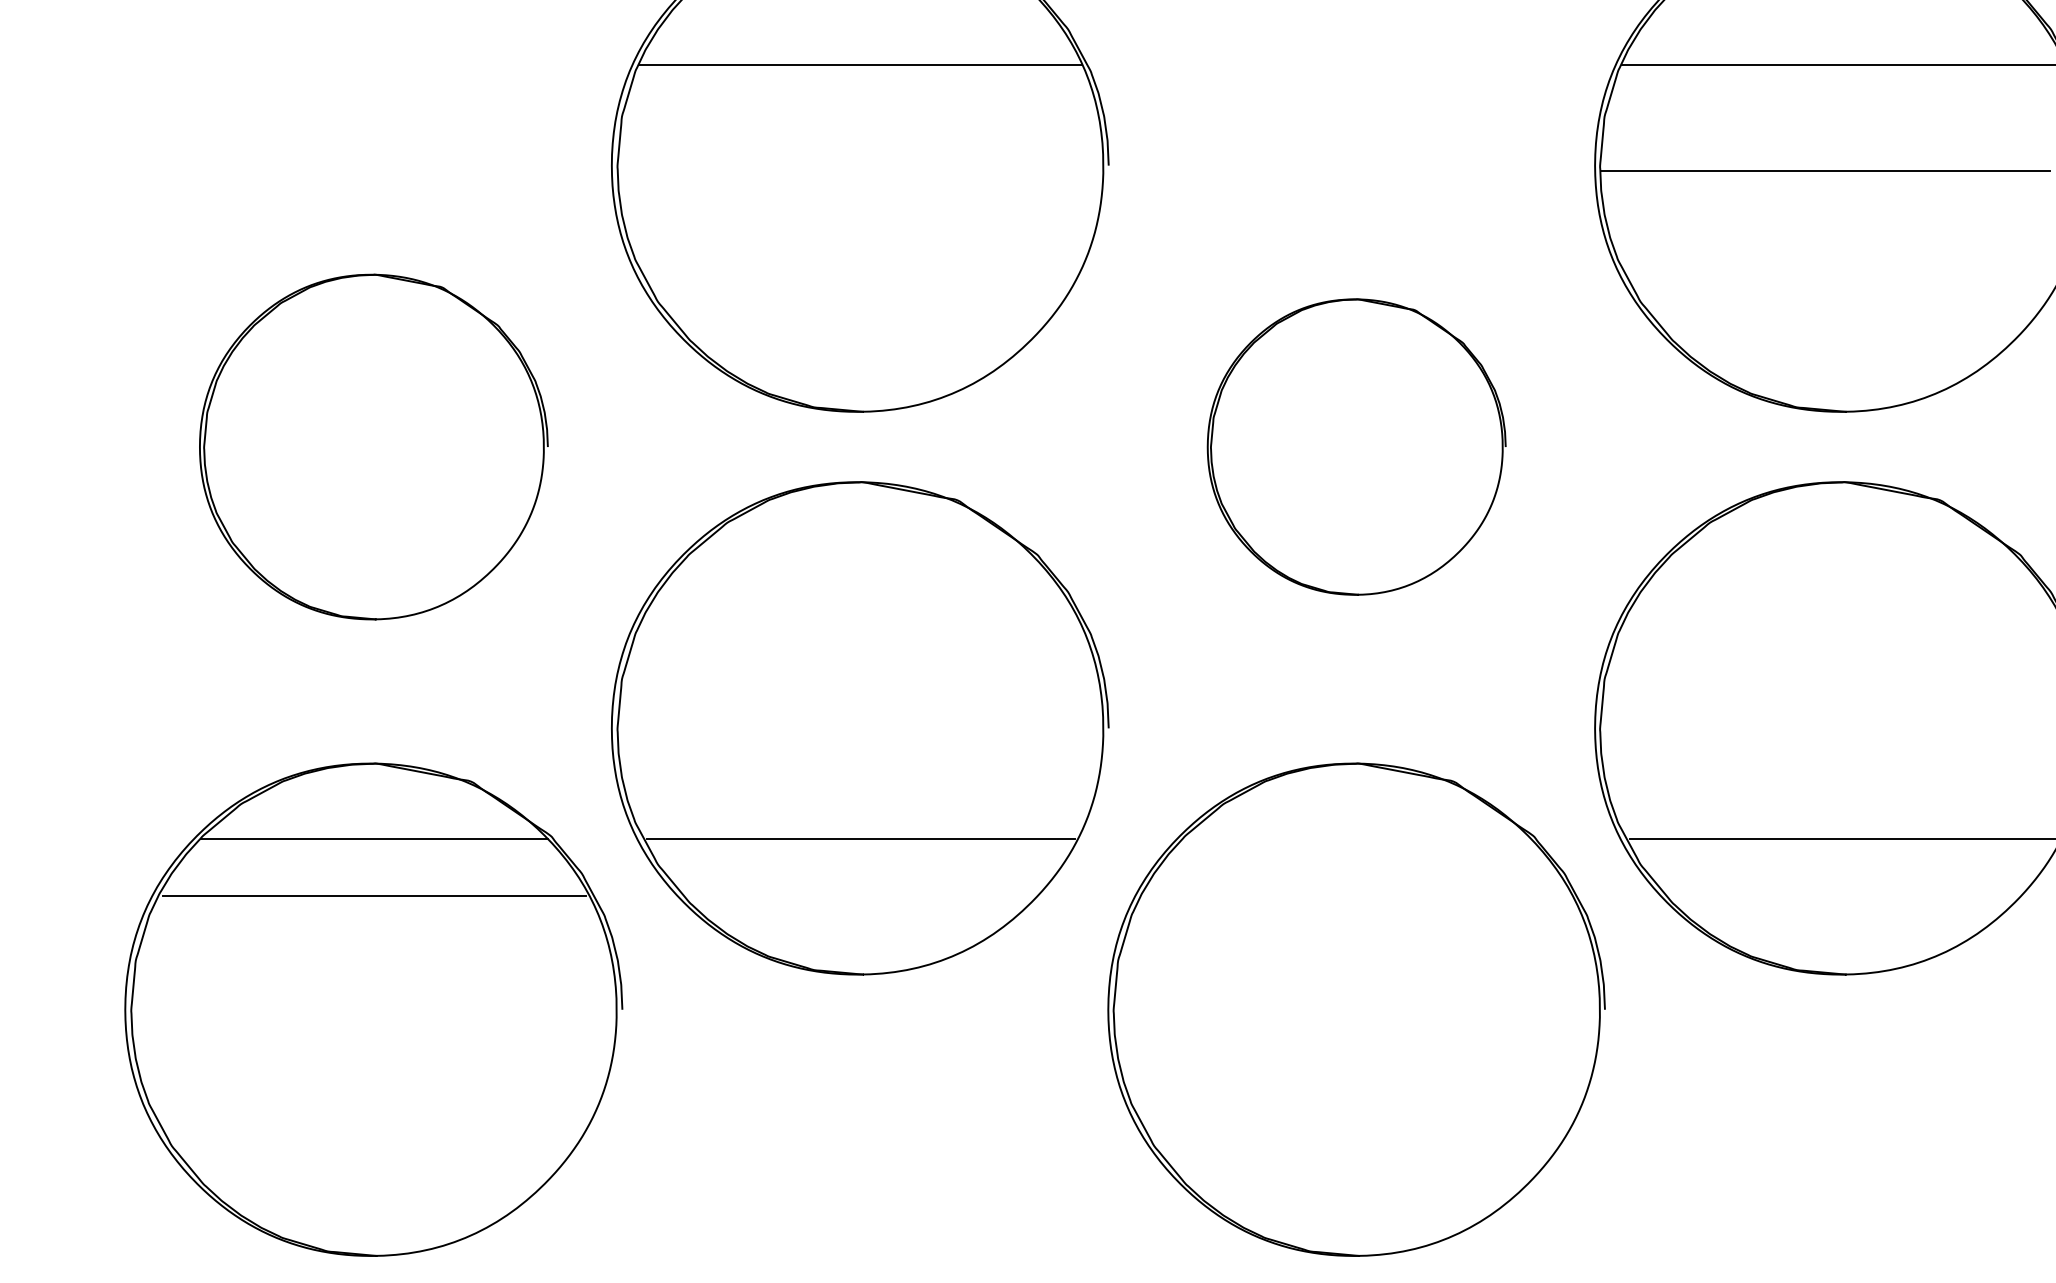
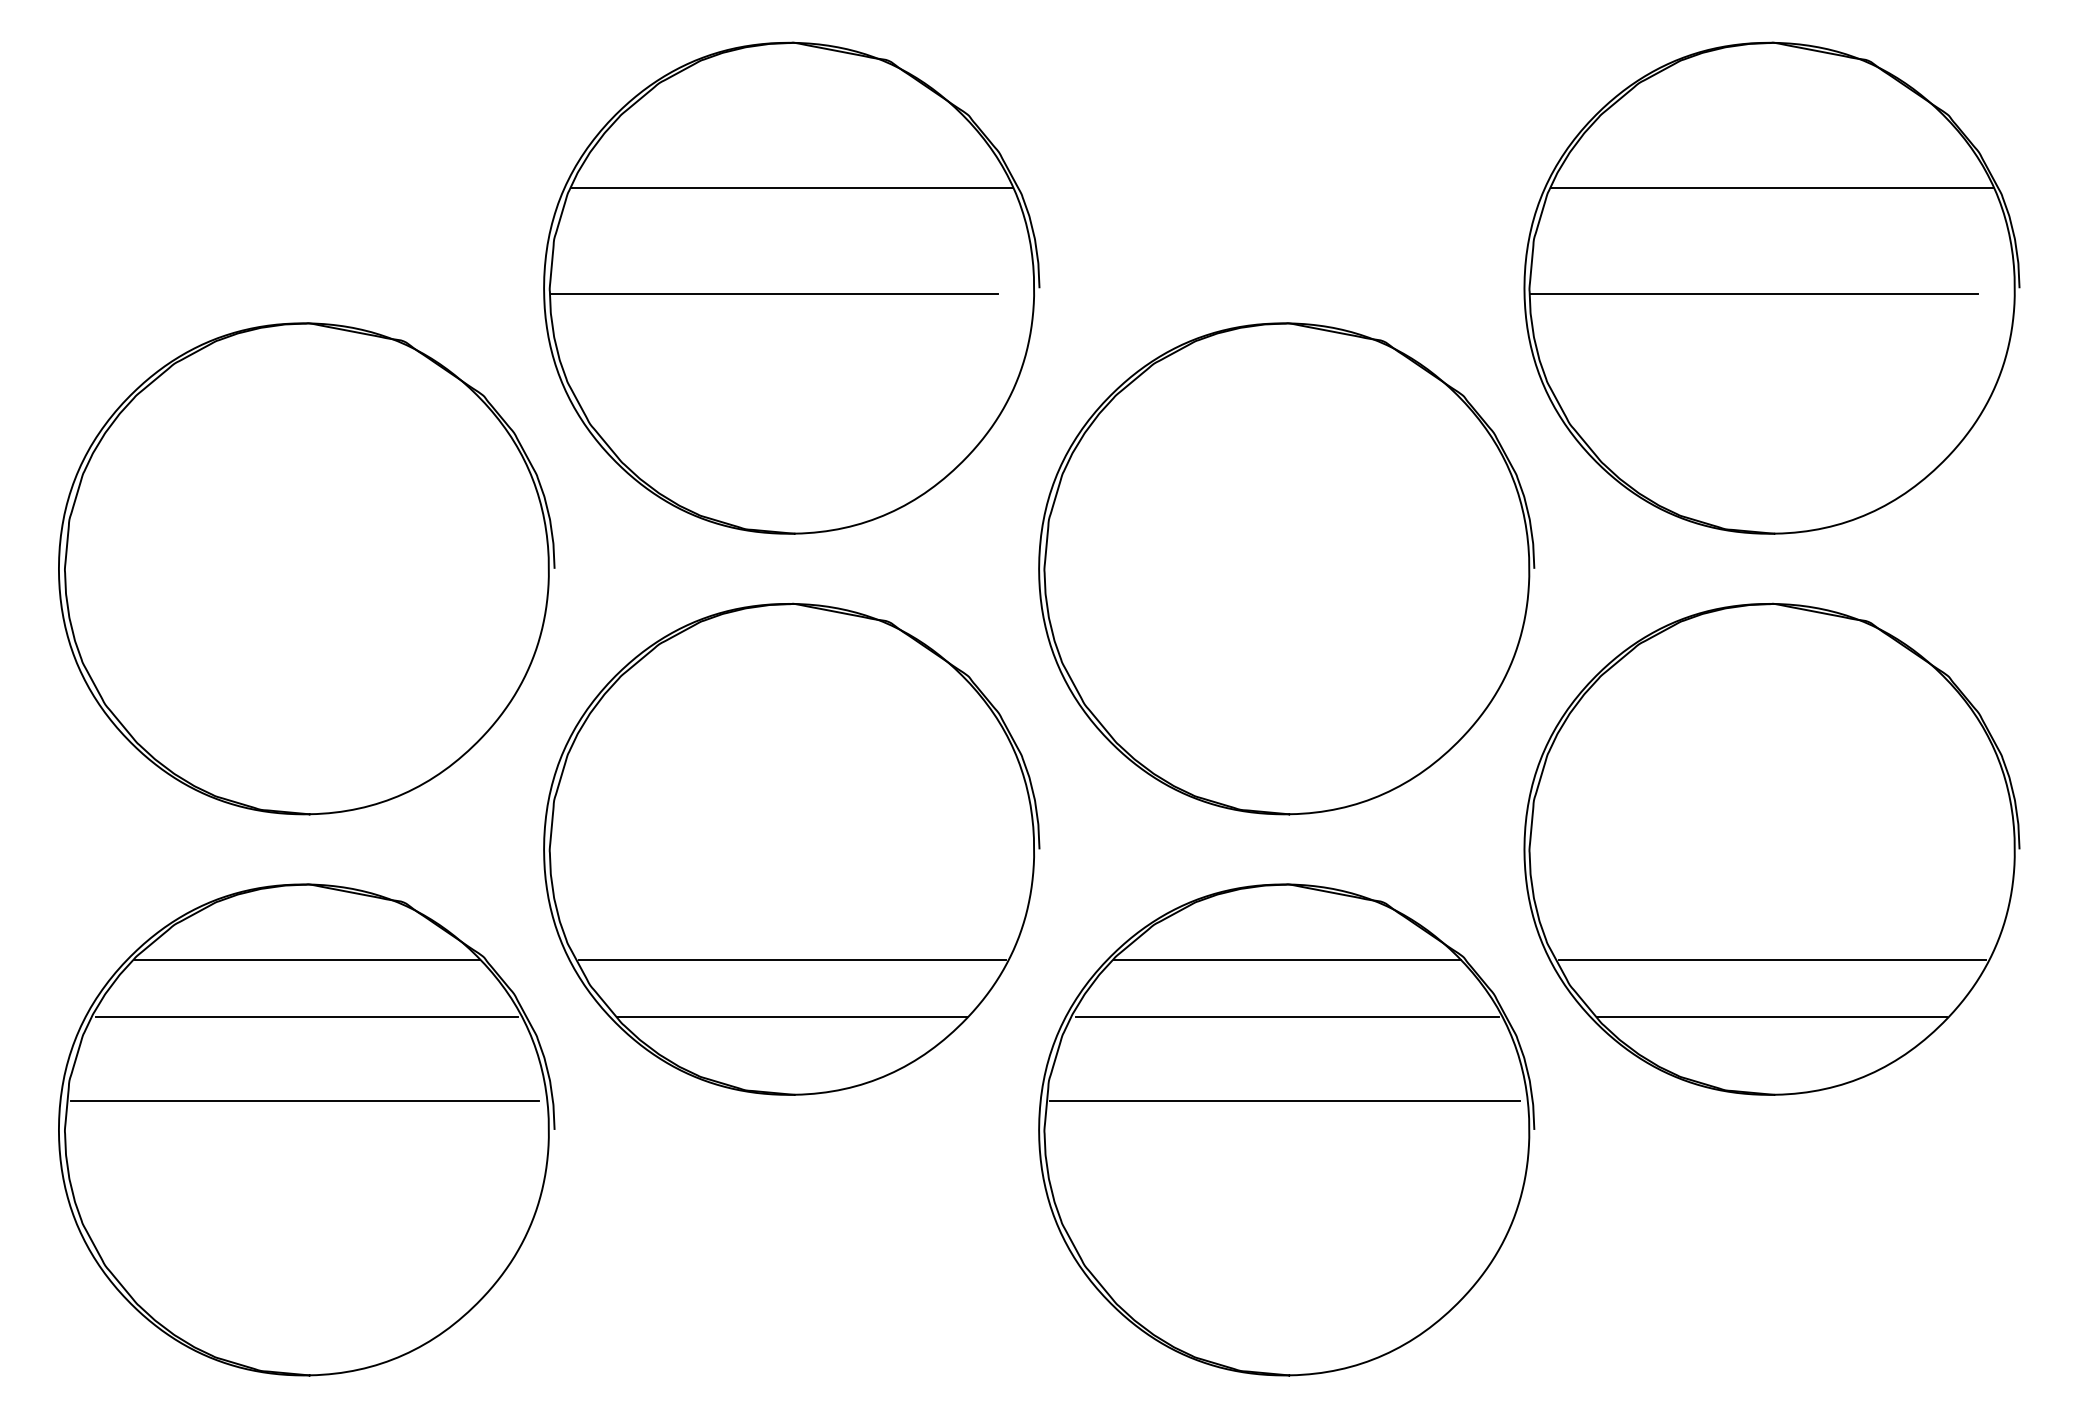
line: (841, 170) -> (773, 293), added
part: (373, 446) -> (306, 568), size x1.43
part: (1356, 446) -> (1286, 568), size x1.67
line: (1357, 838) -> (1287, 959), added
line: (859, 895) -> (791, 1016), added
line: (1356, 895) -> (1286, 1016), added
line: (1843, 895) -> (1772, 1016), added
line: (371, 980) -> (304, 1100), added
line: (1354, 980) -> (1284, 1100), added

